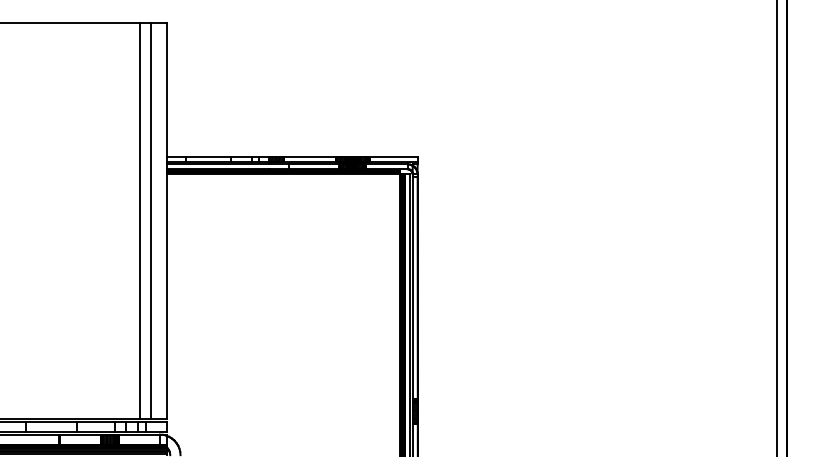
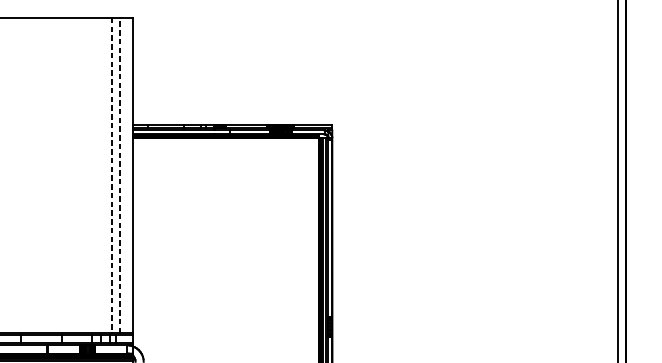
line: (150, 220) -> (119, 175), solid -> dashed
line: (140, 221) -> (111, 175), solid -> dashed

